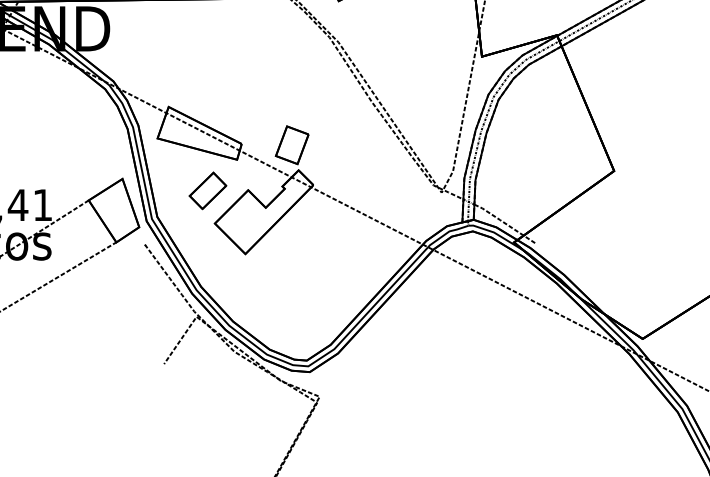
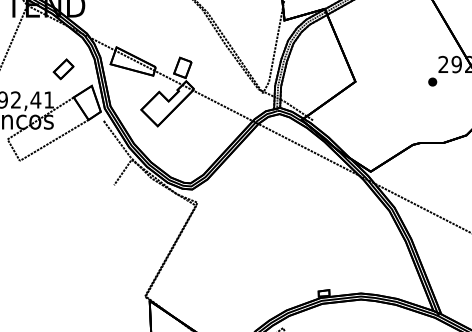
part: (207, 191) -> (63, 69), moved

